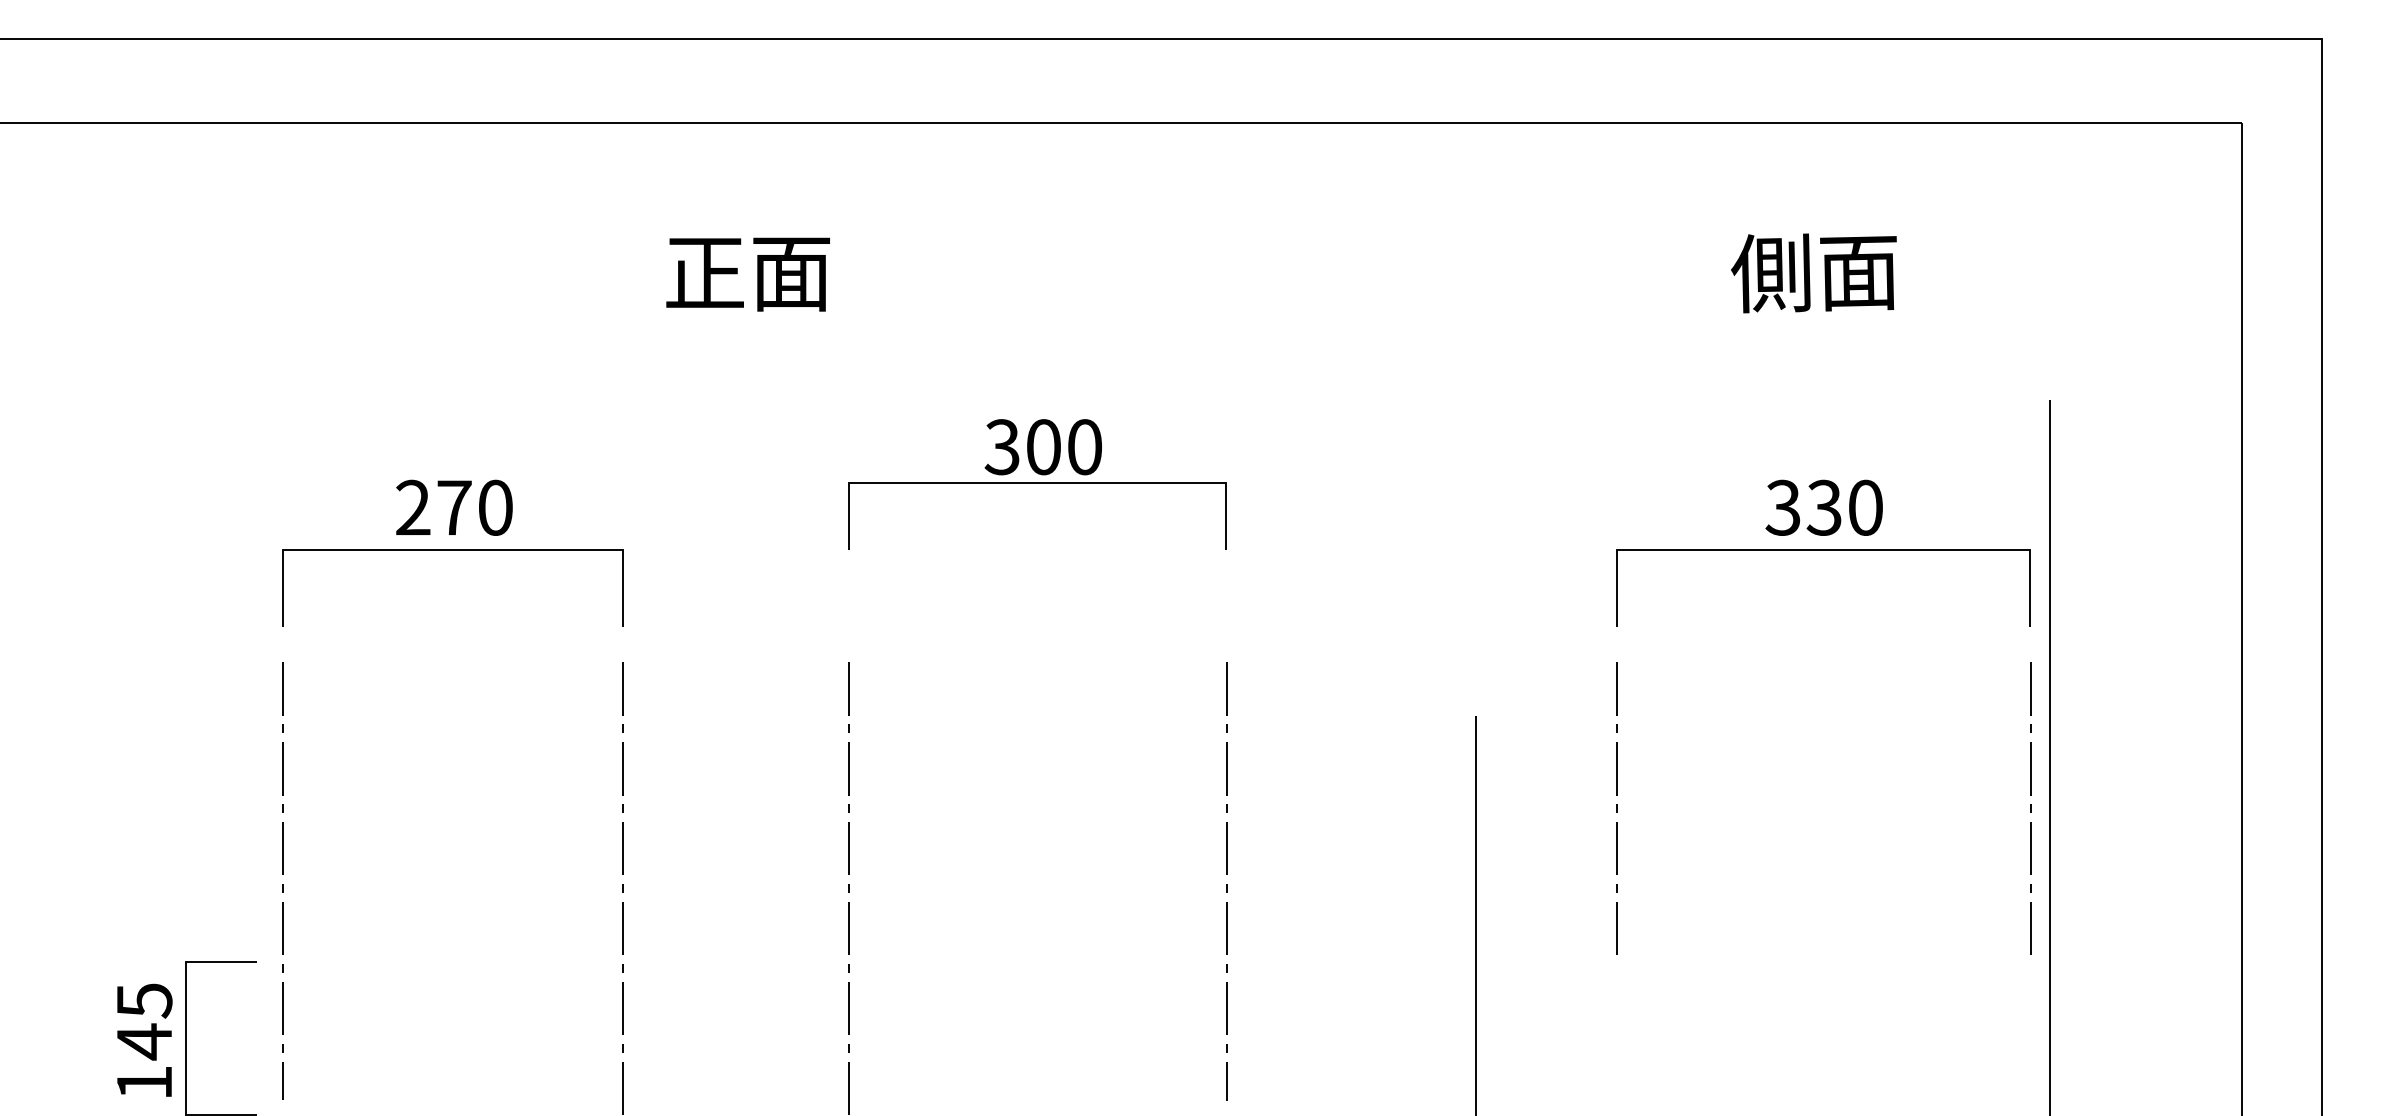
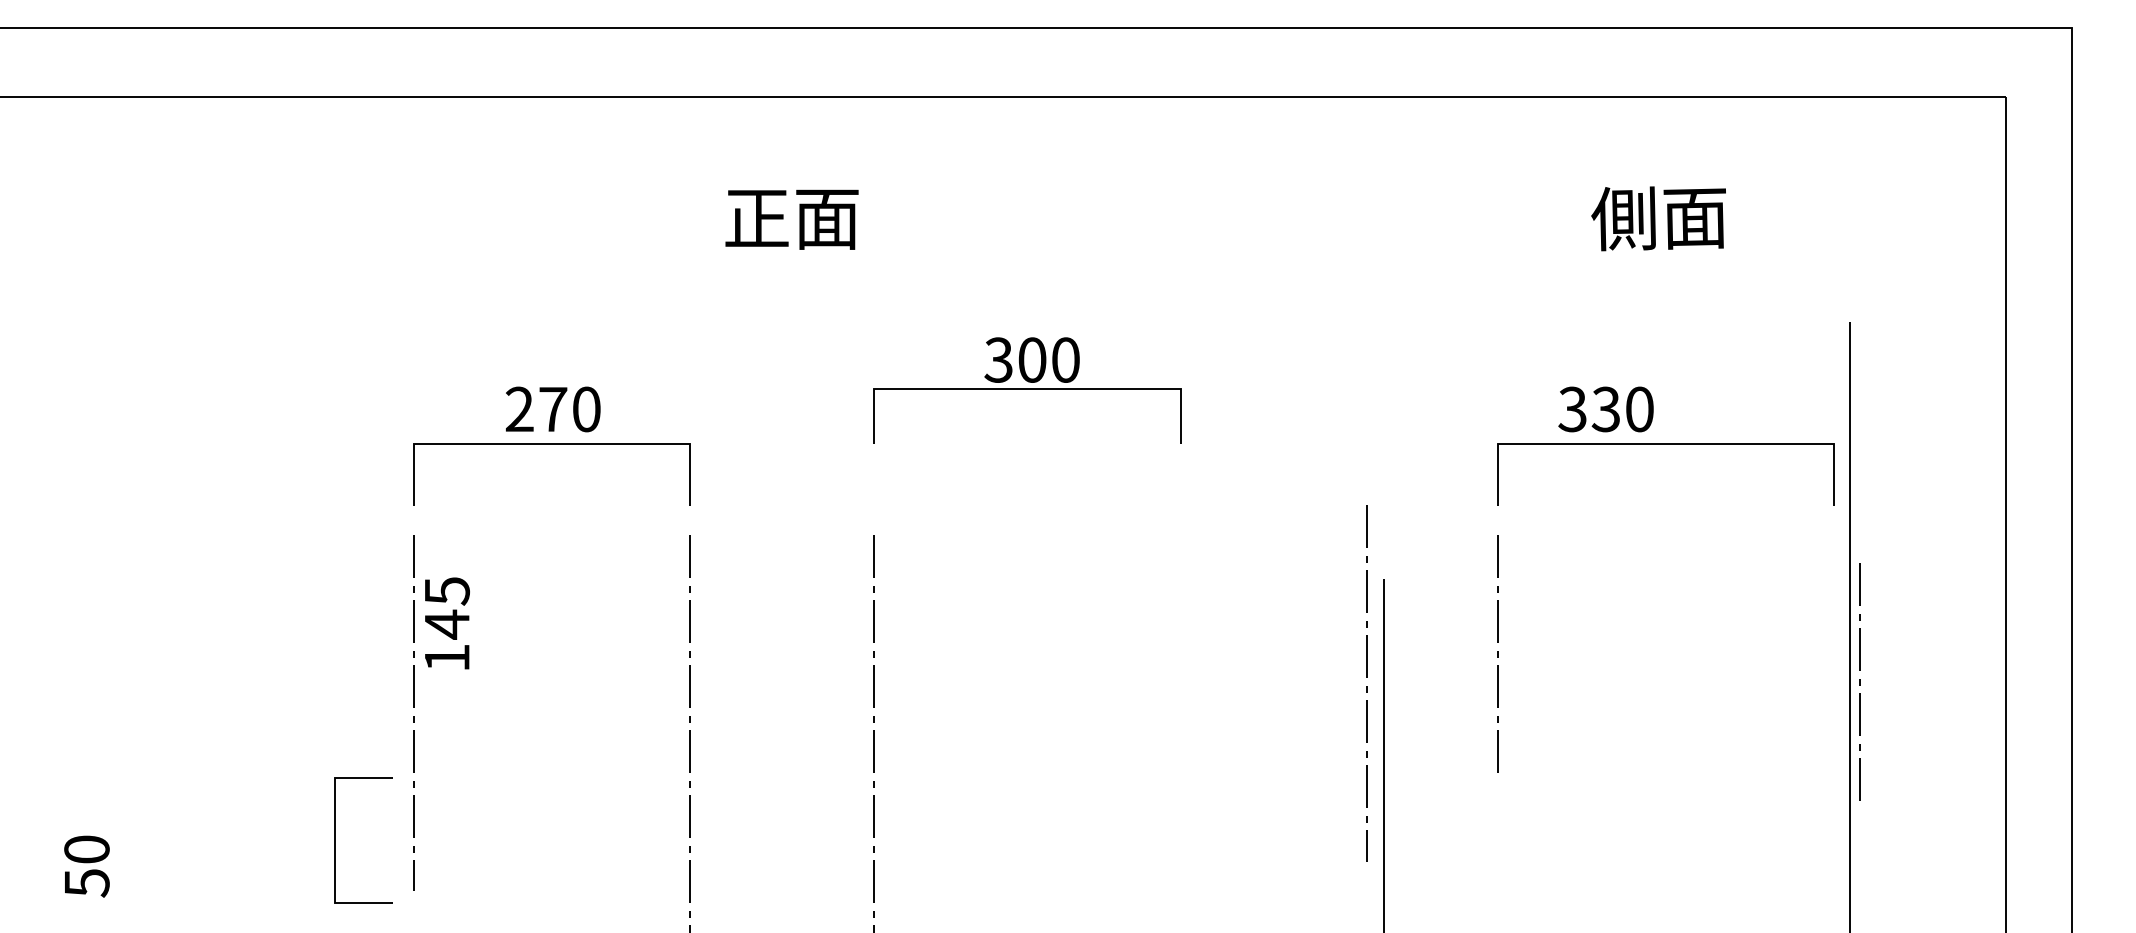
text: (1823, 507) -> (1605, 409), moved
line: (2030, 807) -> (1859, 681), moved
line: (1225, 885) -> (1366, 686), moved
text: (144, 1040) -> (447, 623), moved

